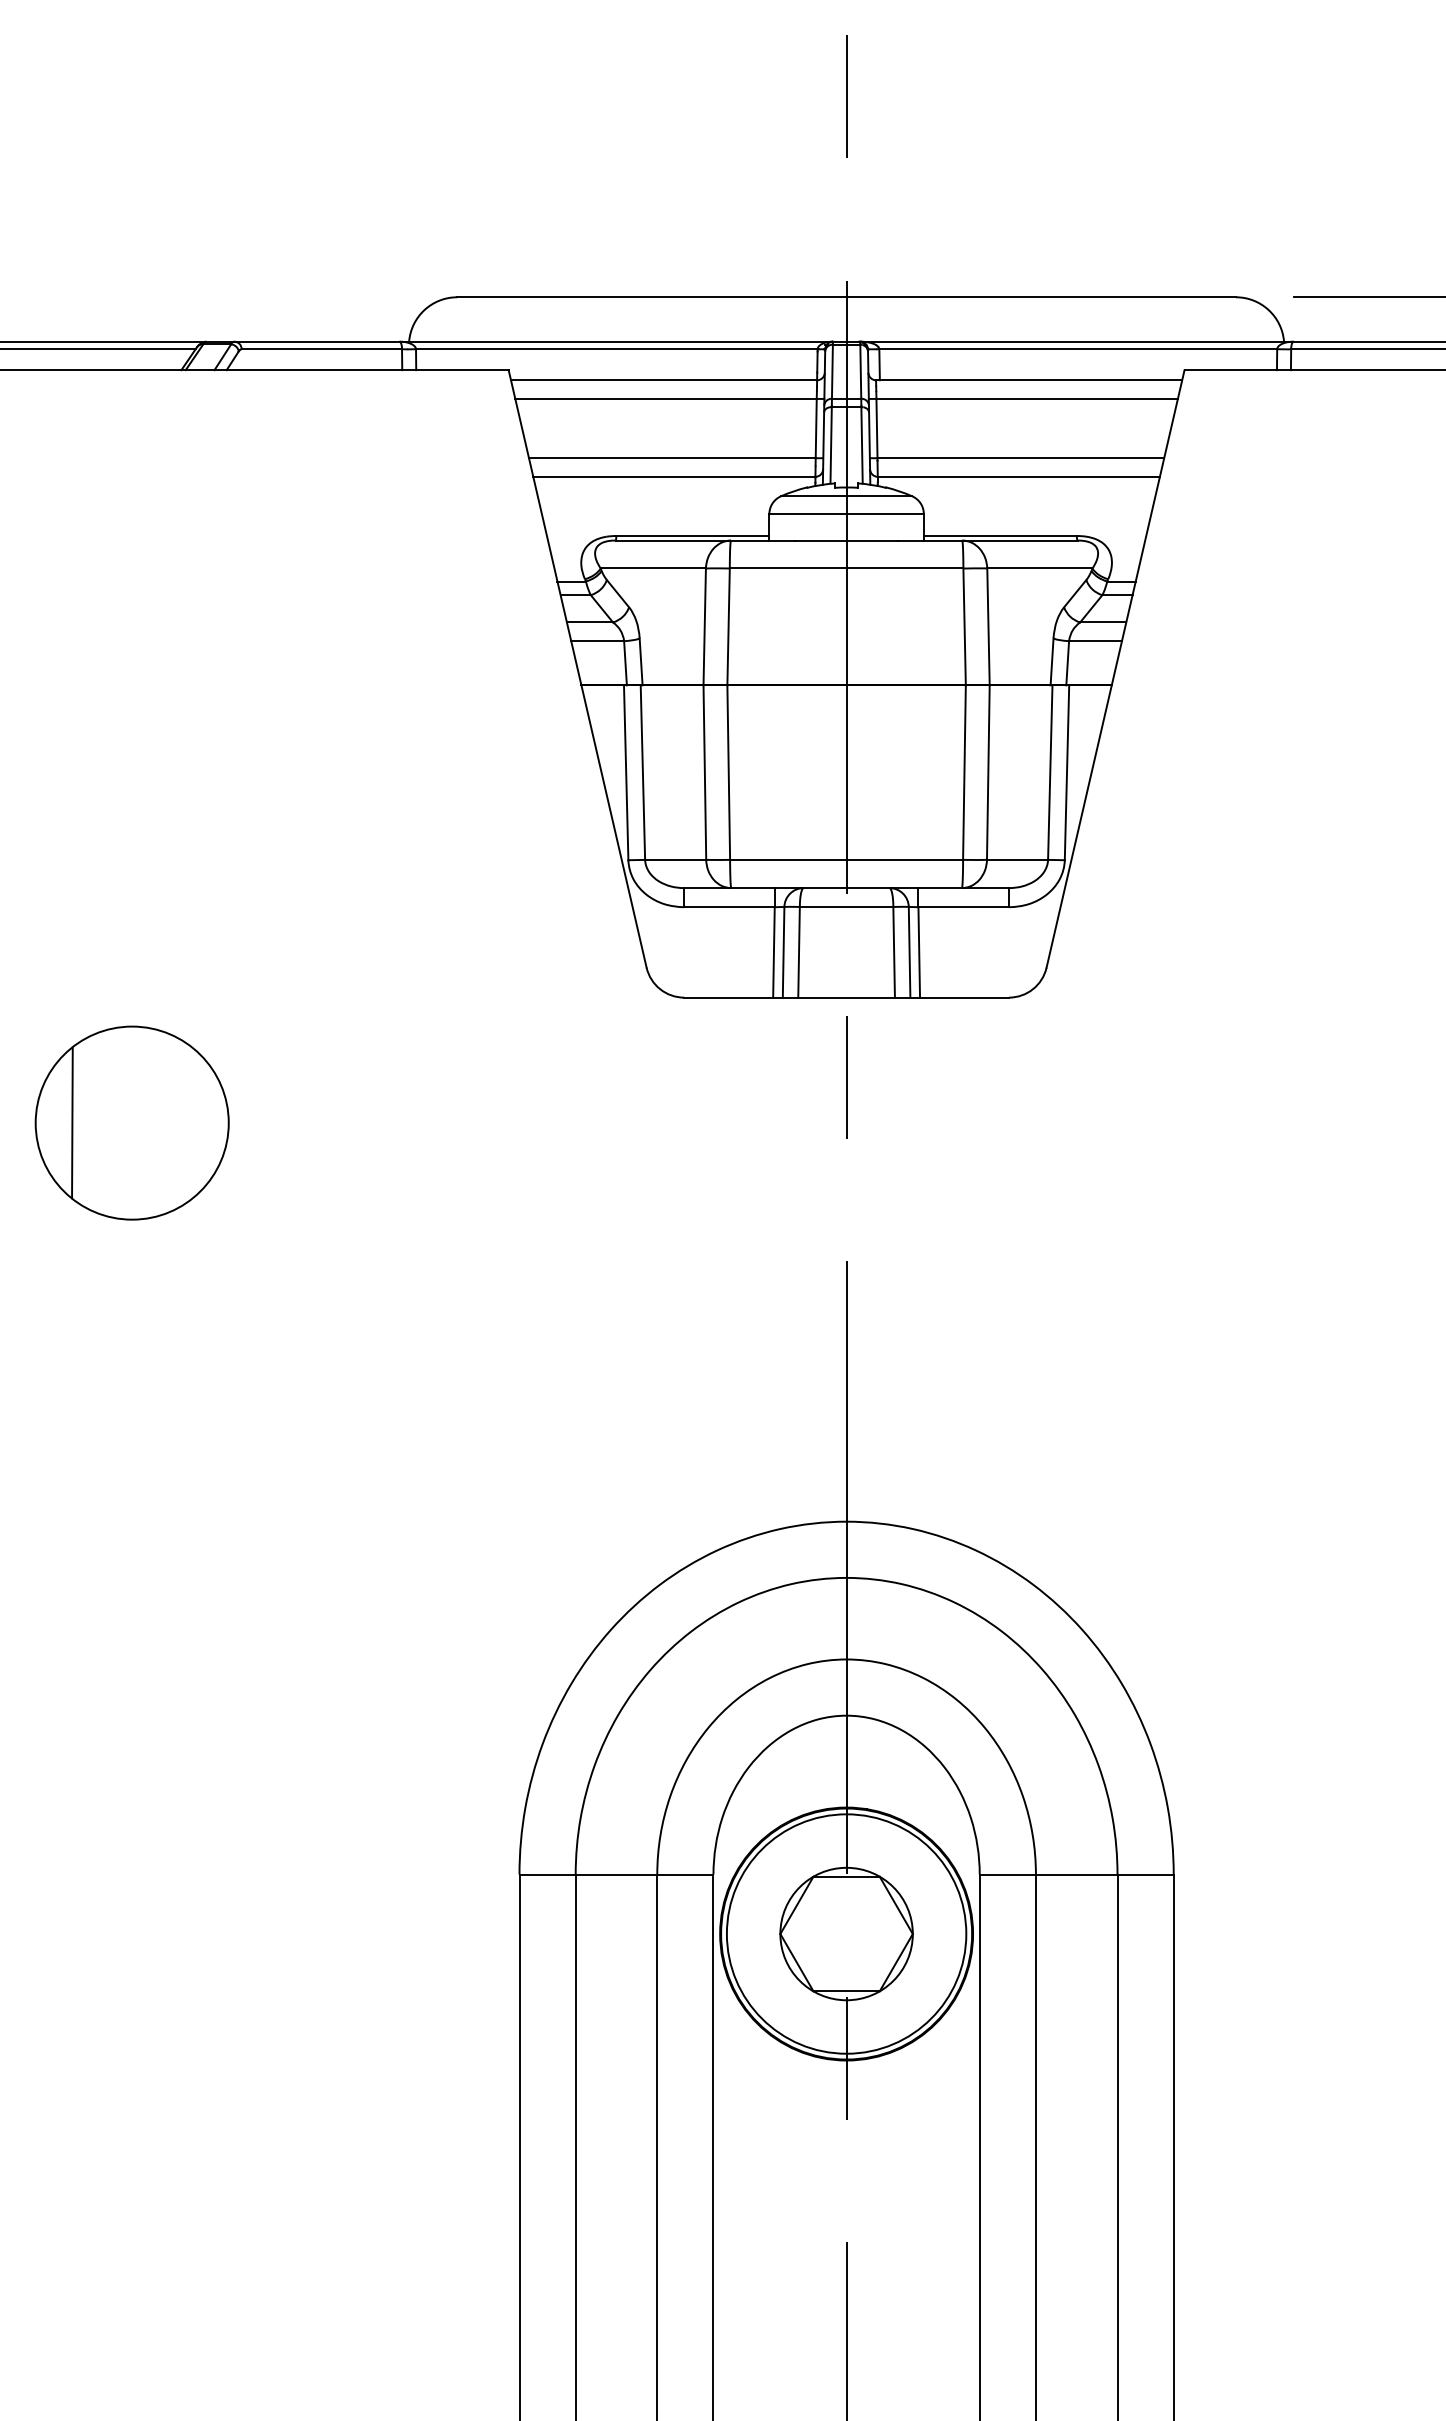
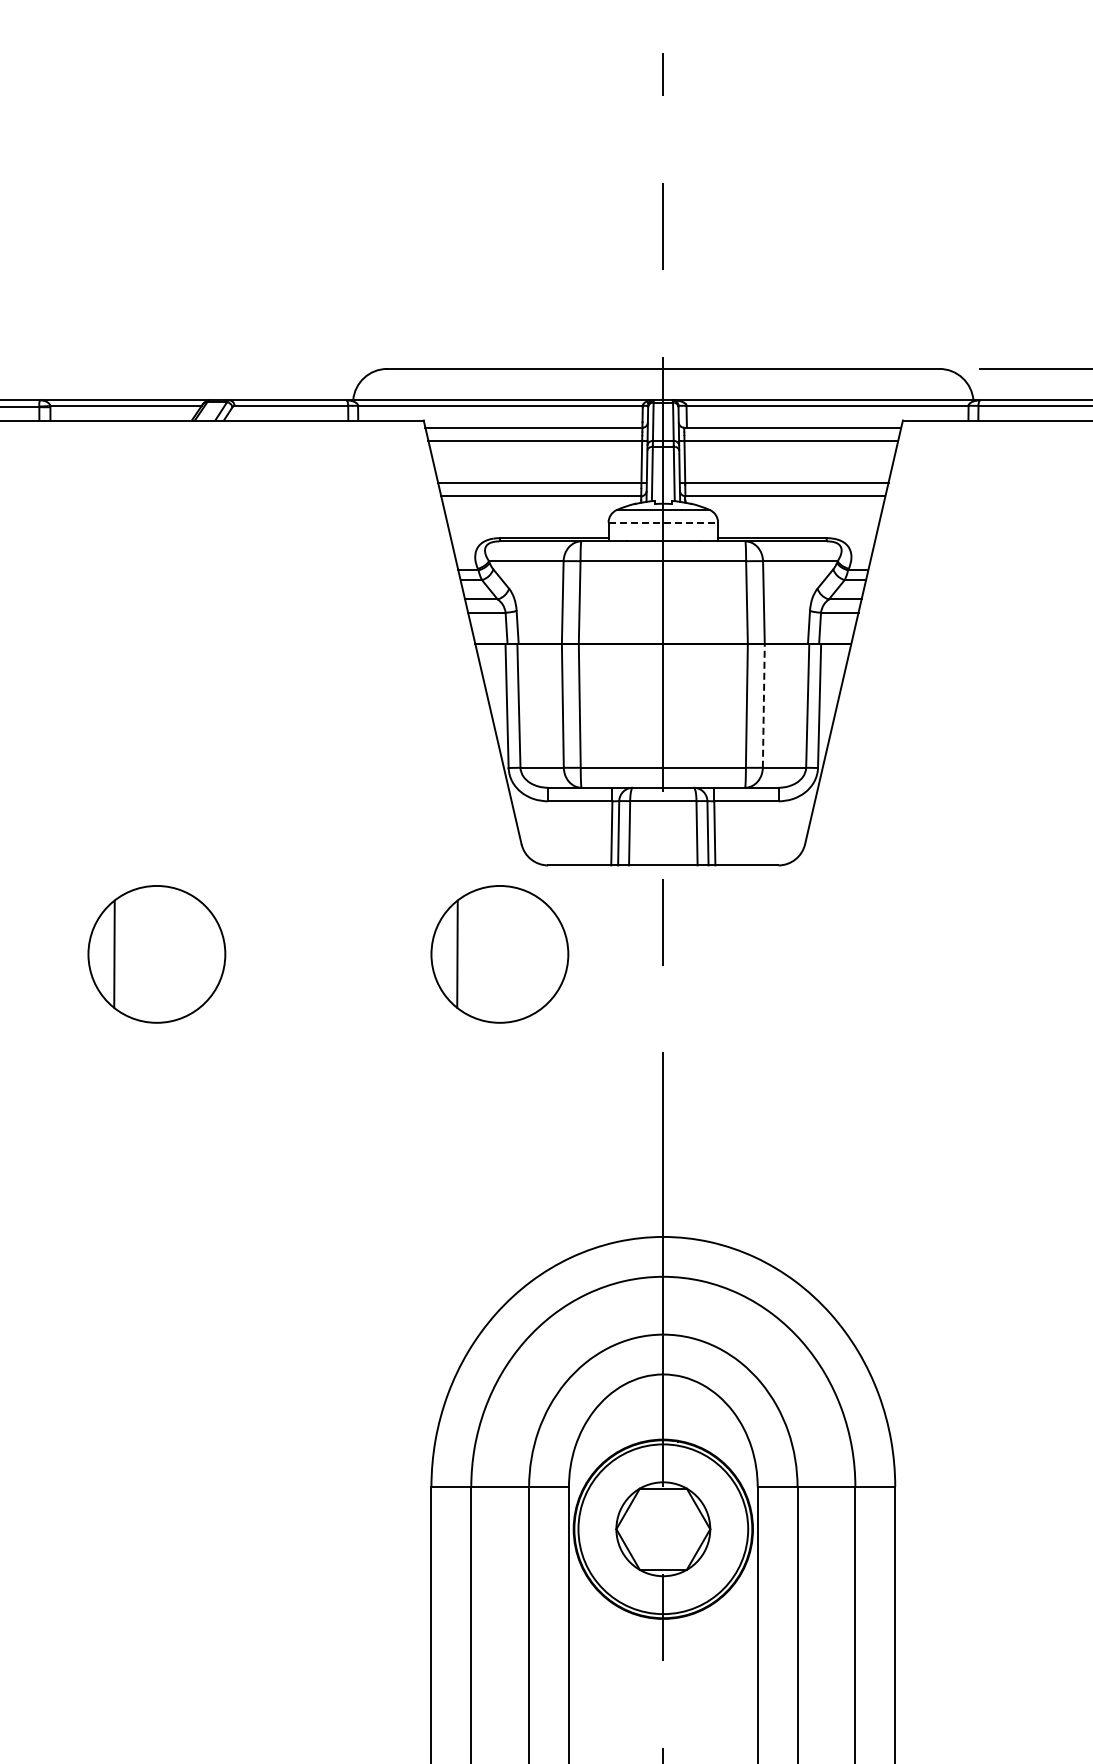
line: (846, 513) -> (663, 522), solid -> dashed
line: (987, 772) -> (763, 705), solid -> dashed
part: (615, 1123) -> (499, 954), added

